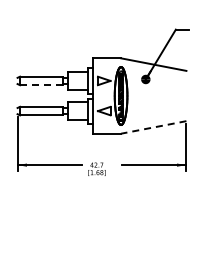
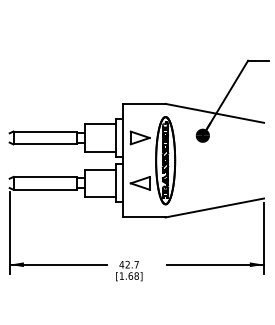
line: (41, 85) -> (45, 144), dashed -> solid
line: (153, 127) -> (214, 208), dashed -> solid

